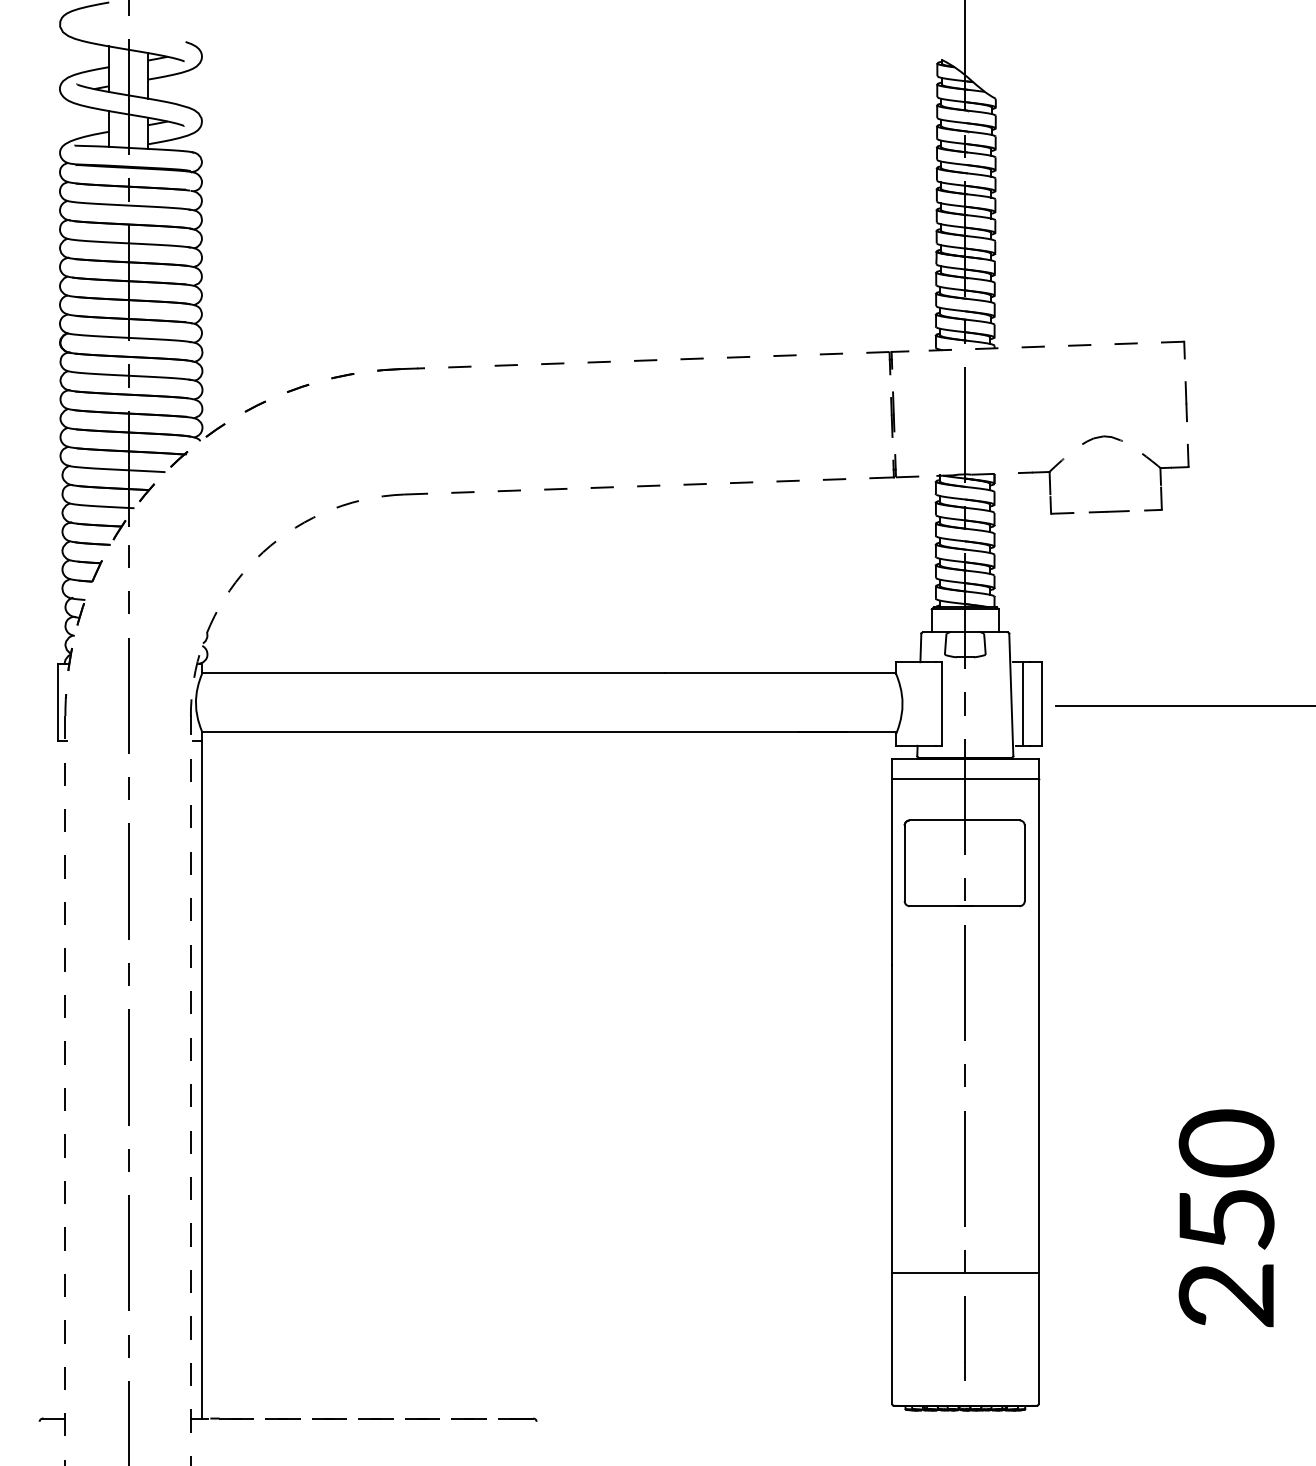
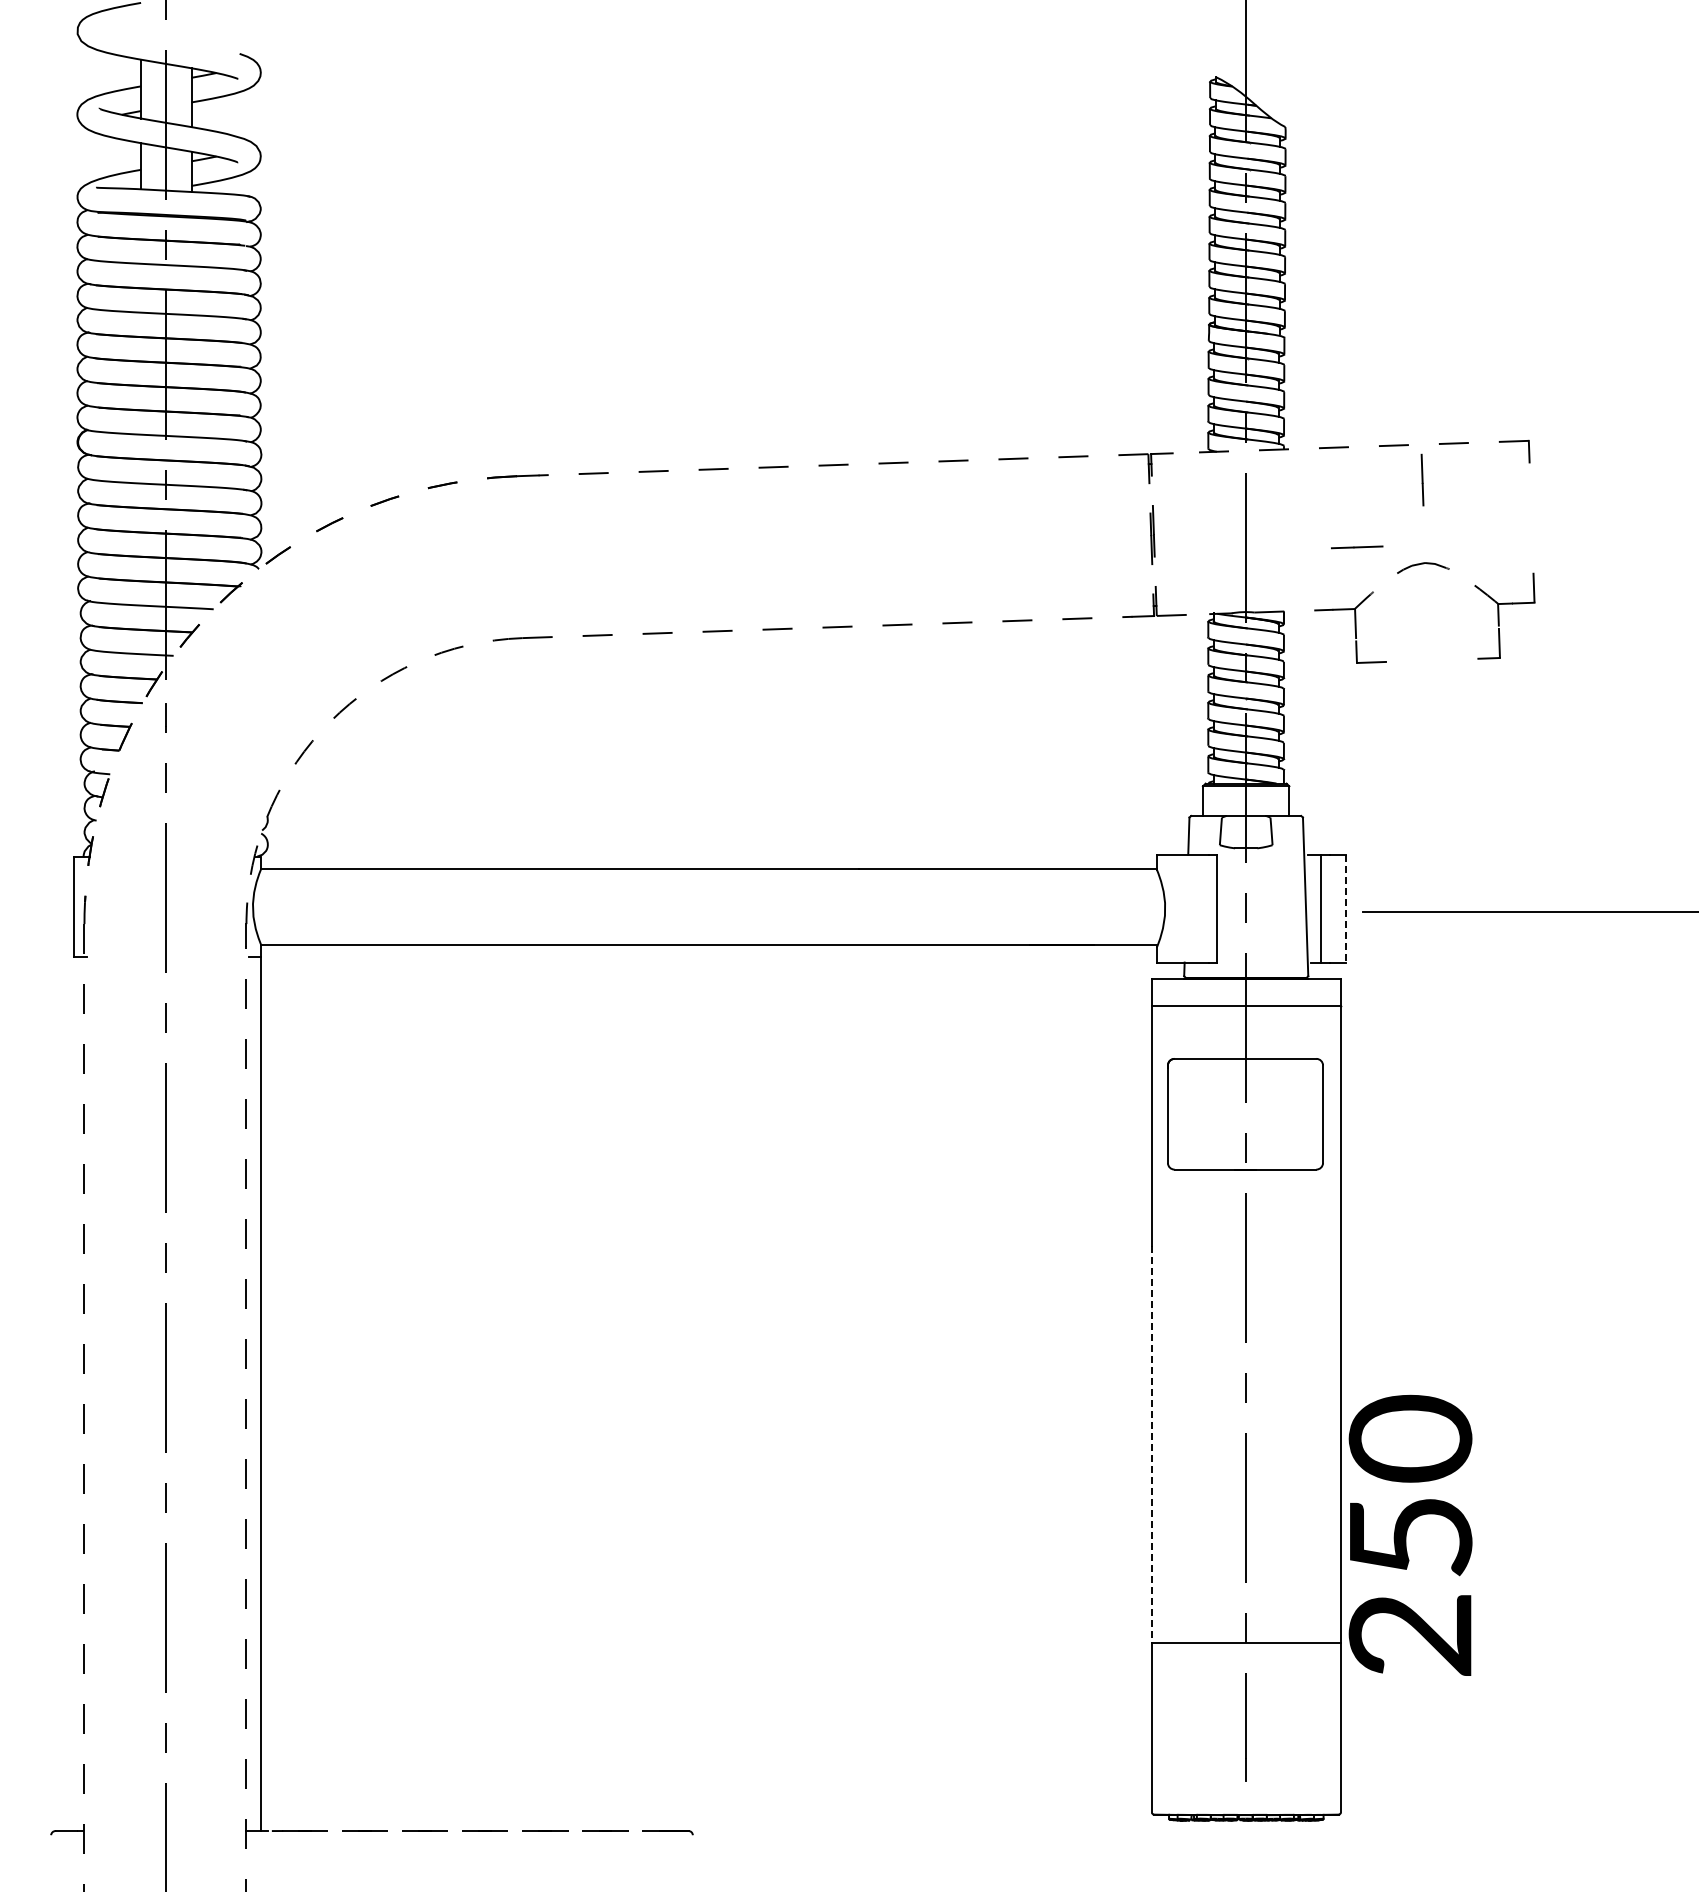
line: (1186, 401) -> (1422, 479), moved
line: (1109, 511) -> (1357, 547), moved
line: (1042, 703) -> (1345, 908), solid -> dashed
line: (891, 1119) -> (1151, 1445), solid -> dashed
text: (1226, 1217) -> (1410, 1534), moved

